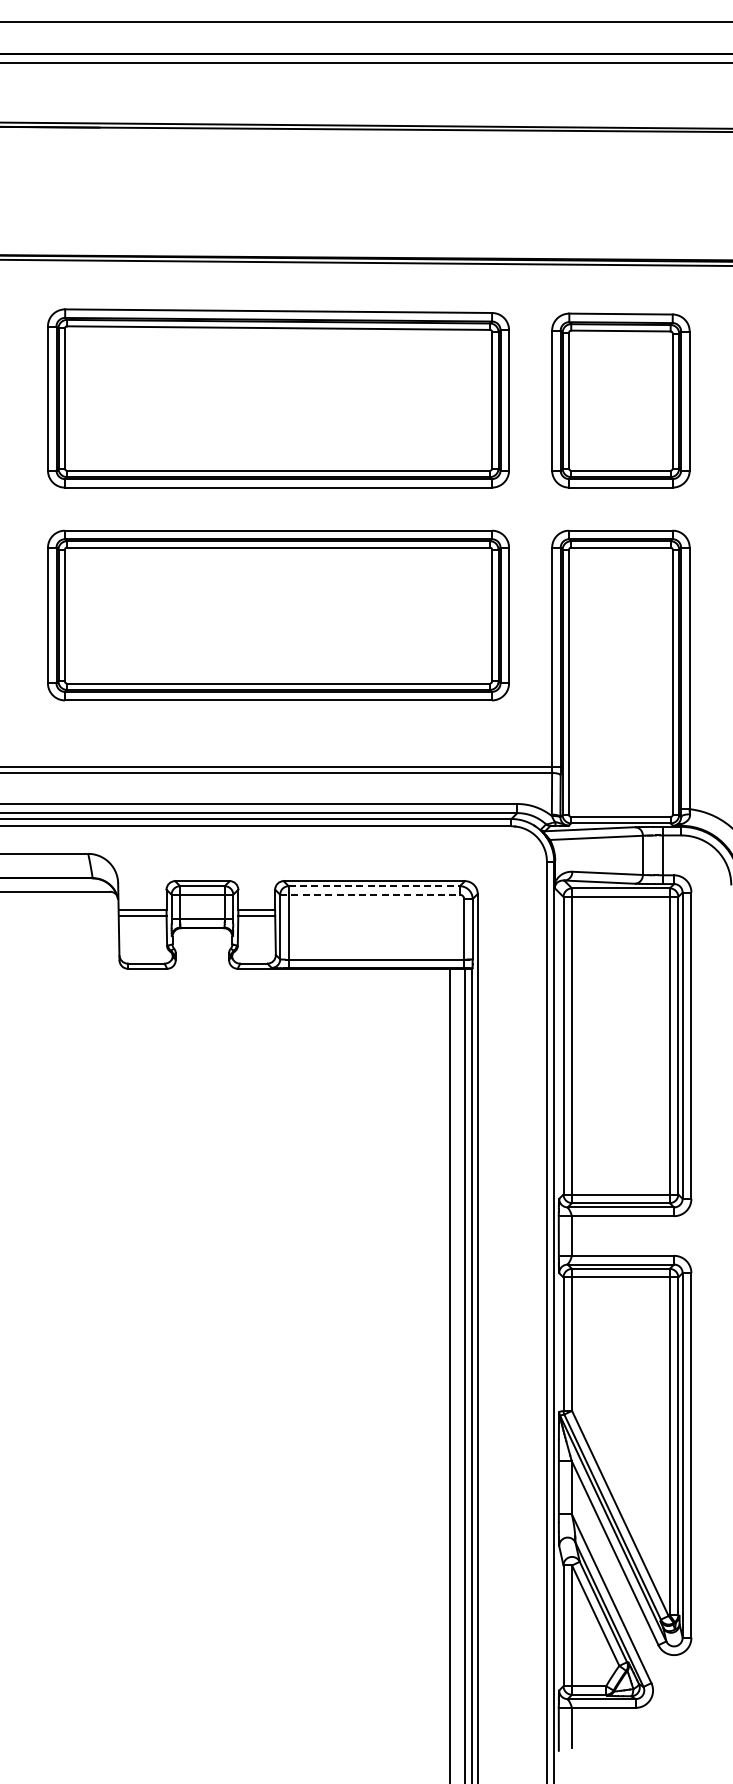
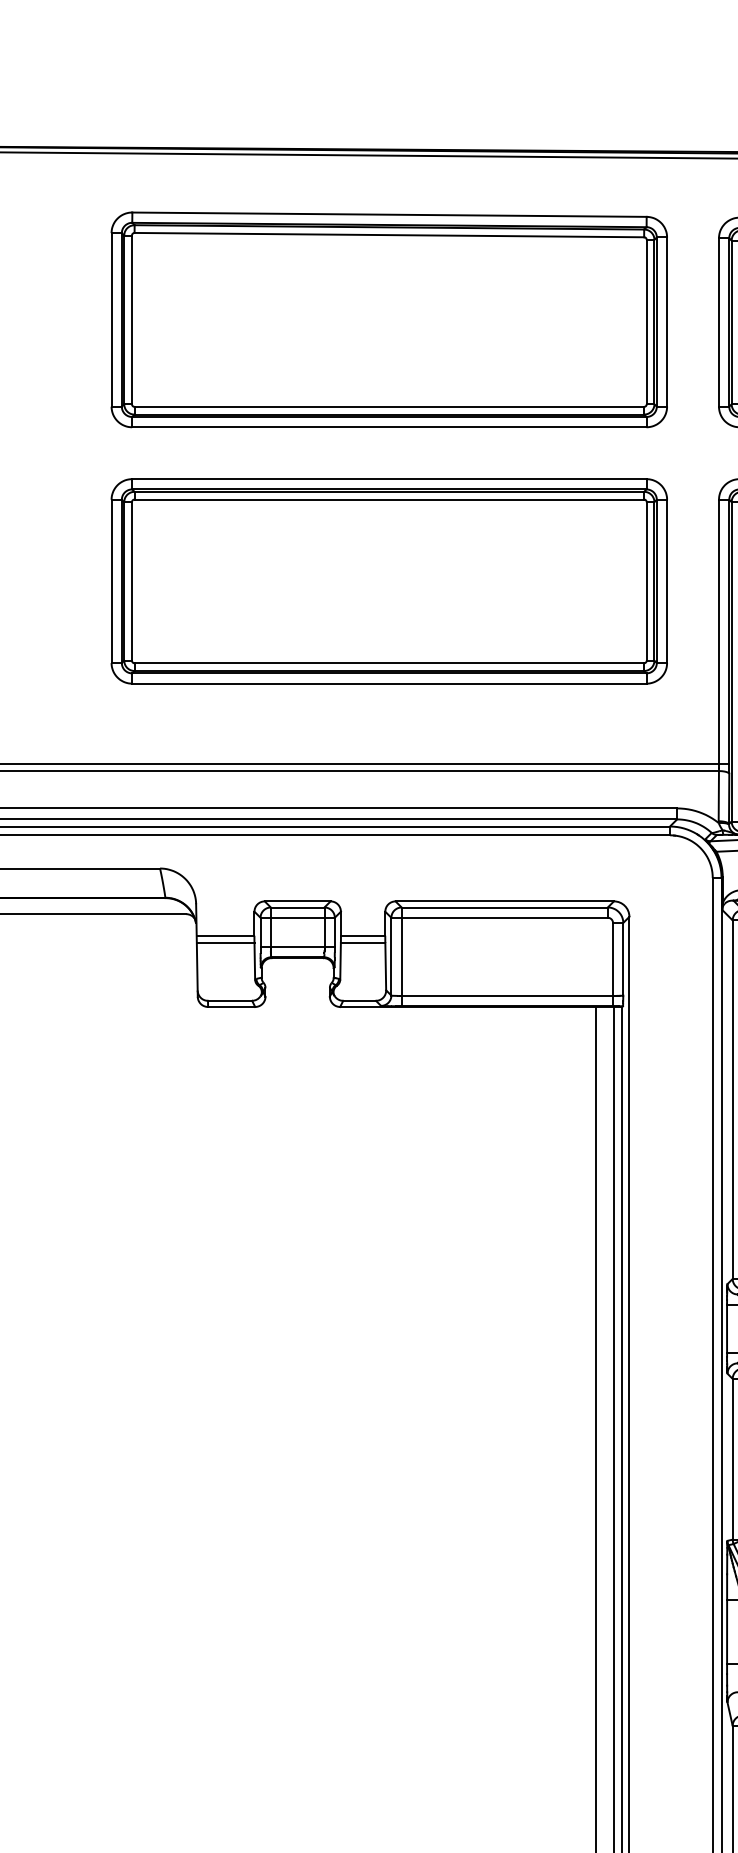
line: (374, 886) -> (504, 907), dashed -> solid
line: (370, 894) -> (500, 917), dashed -> solid

